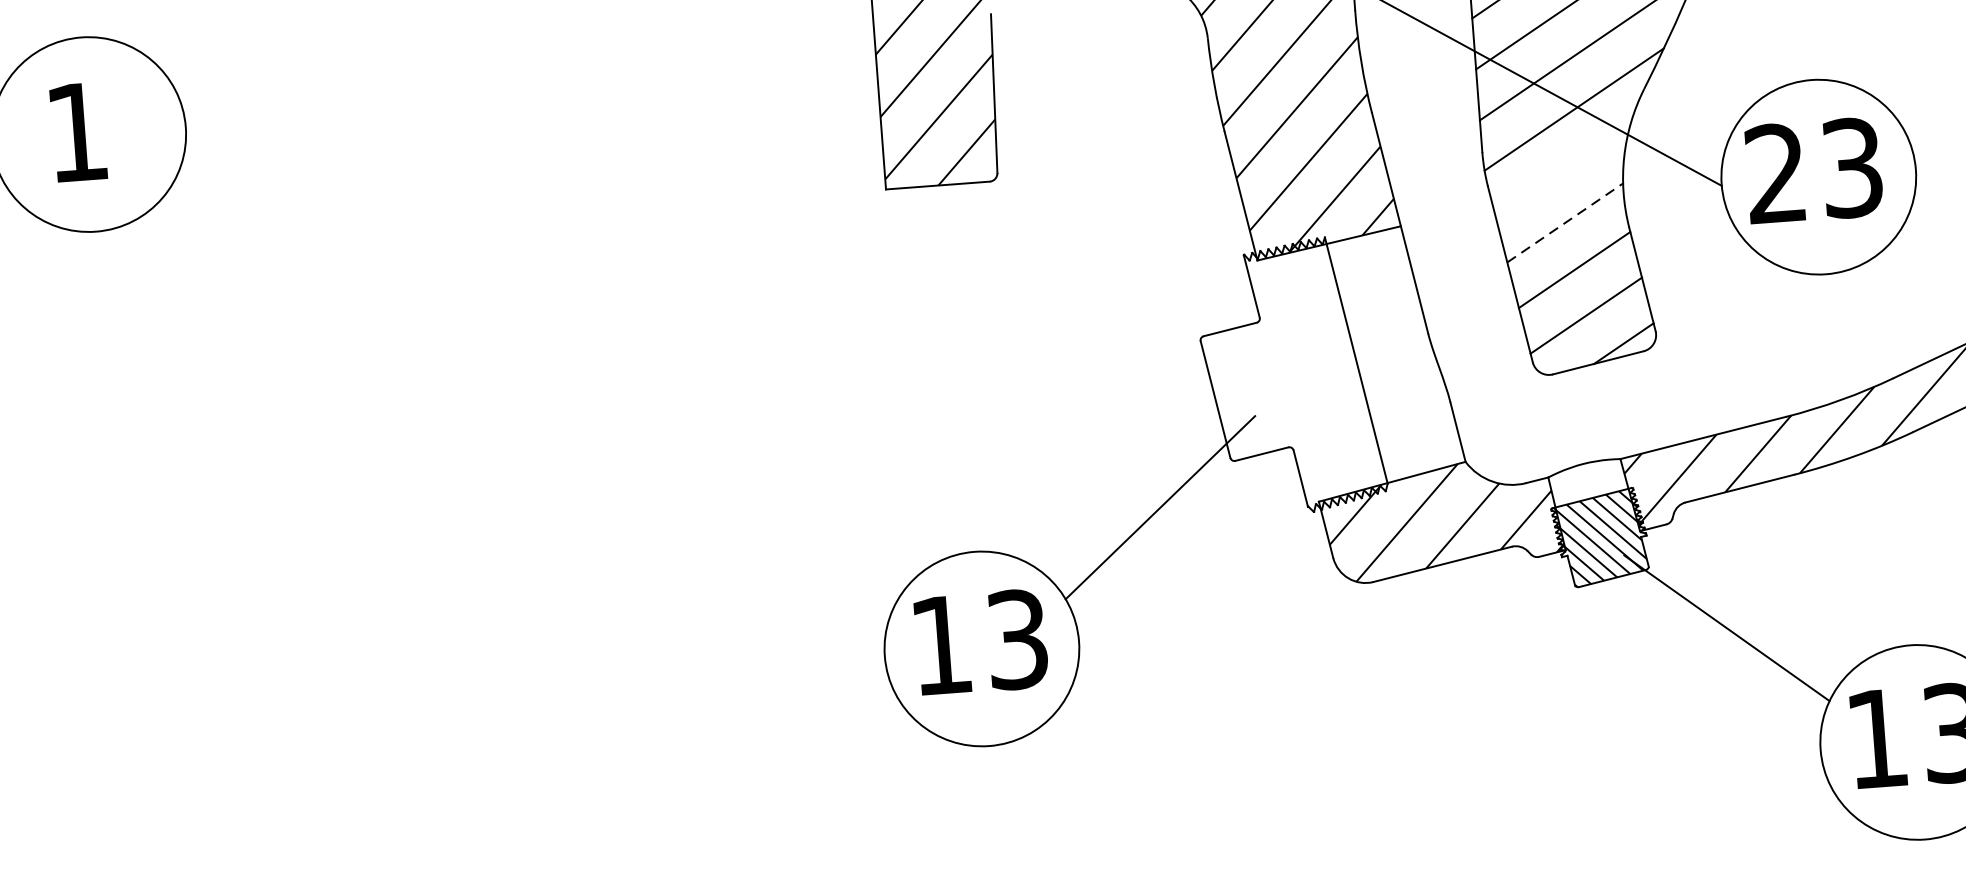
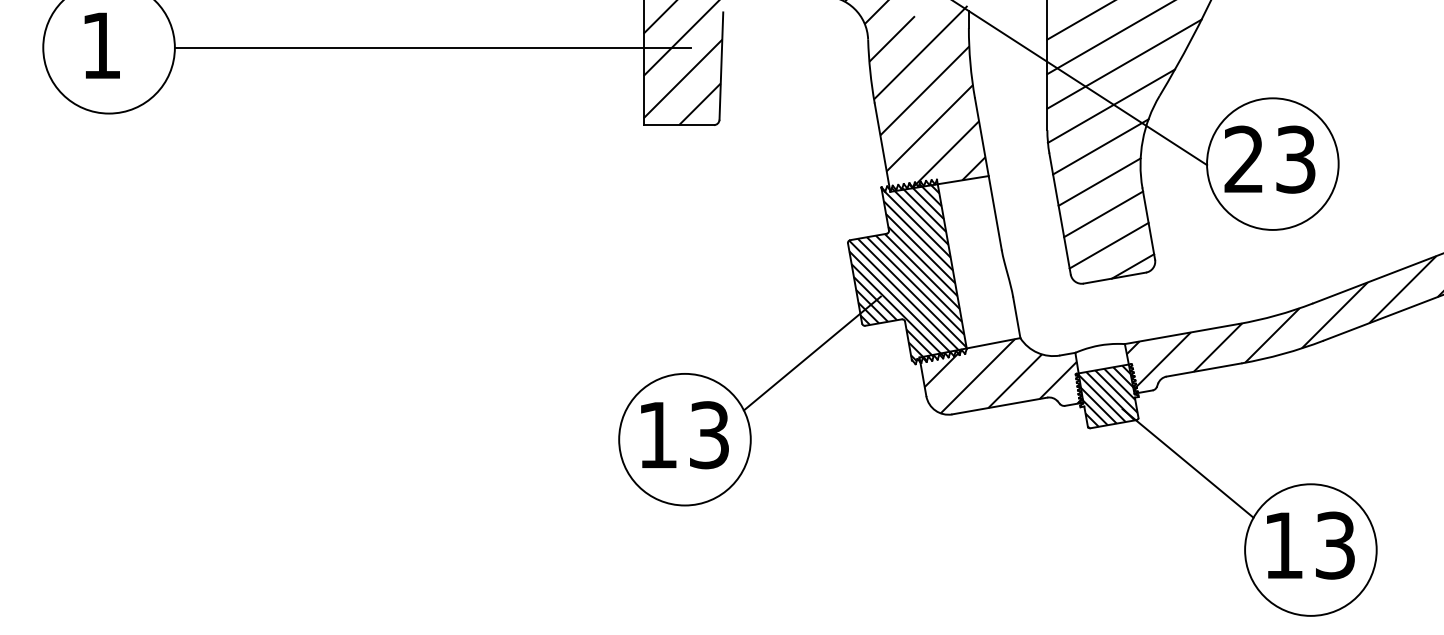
line: (565, 98) -> (432, 47), added
line: (1562, 170) -> (1100, 146), added
line: (1566, 221) -> (1100, 181), dashed -> solid
hatch: (1291, 374) -> (907, 270), added

